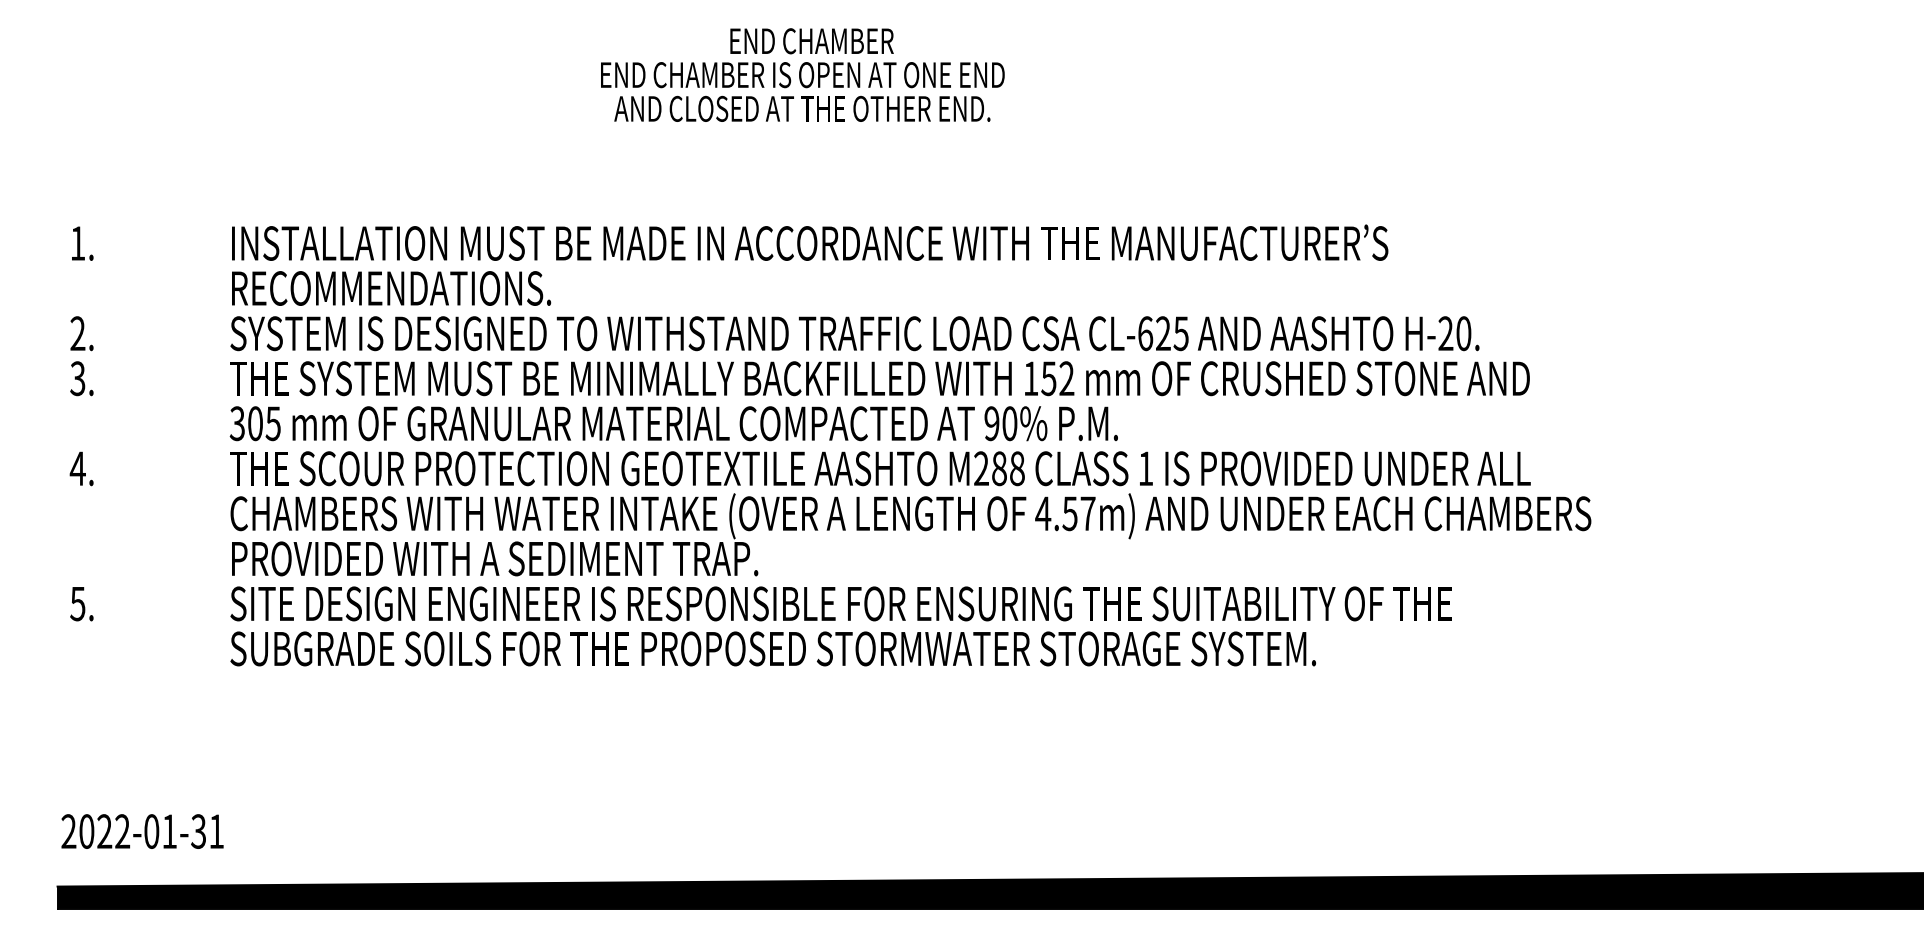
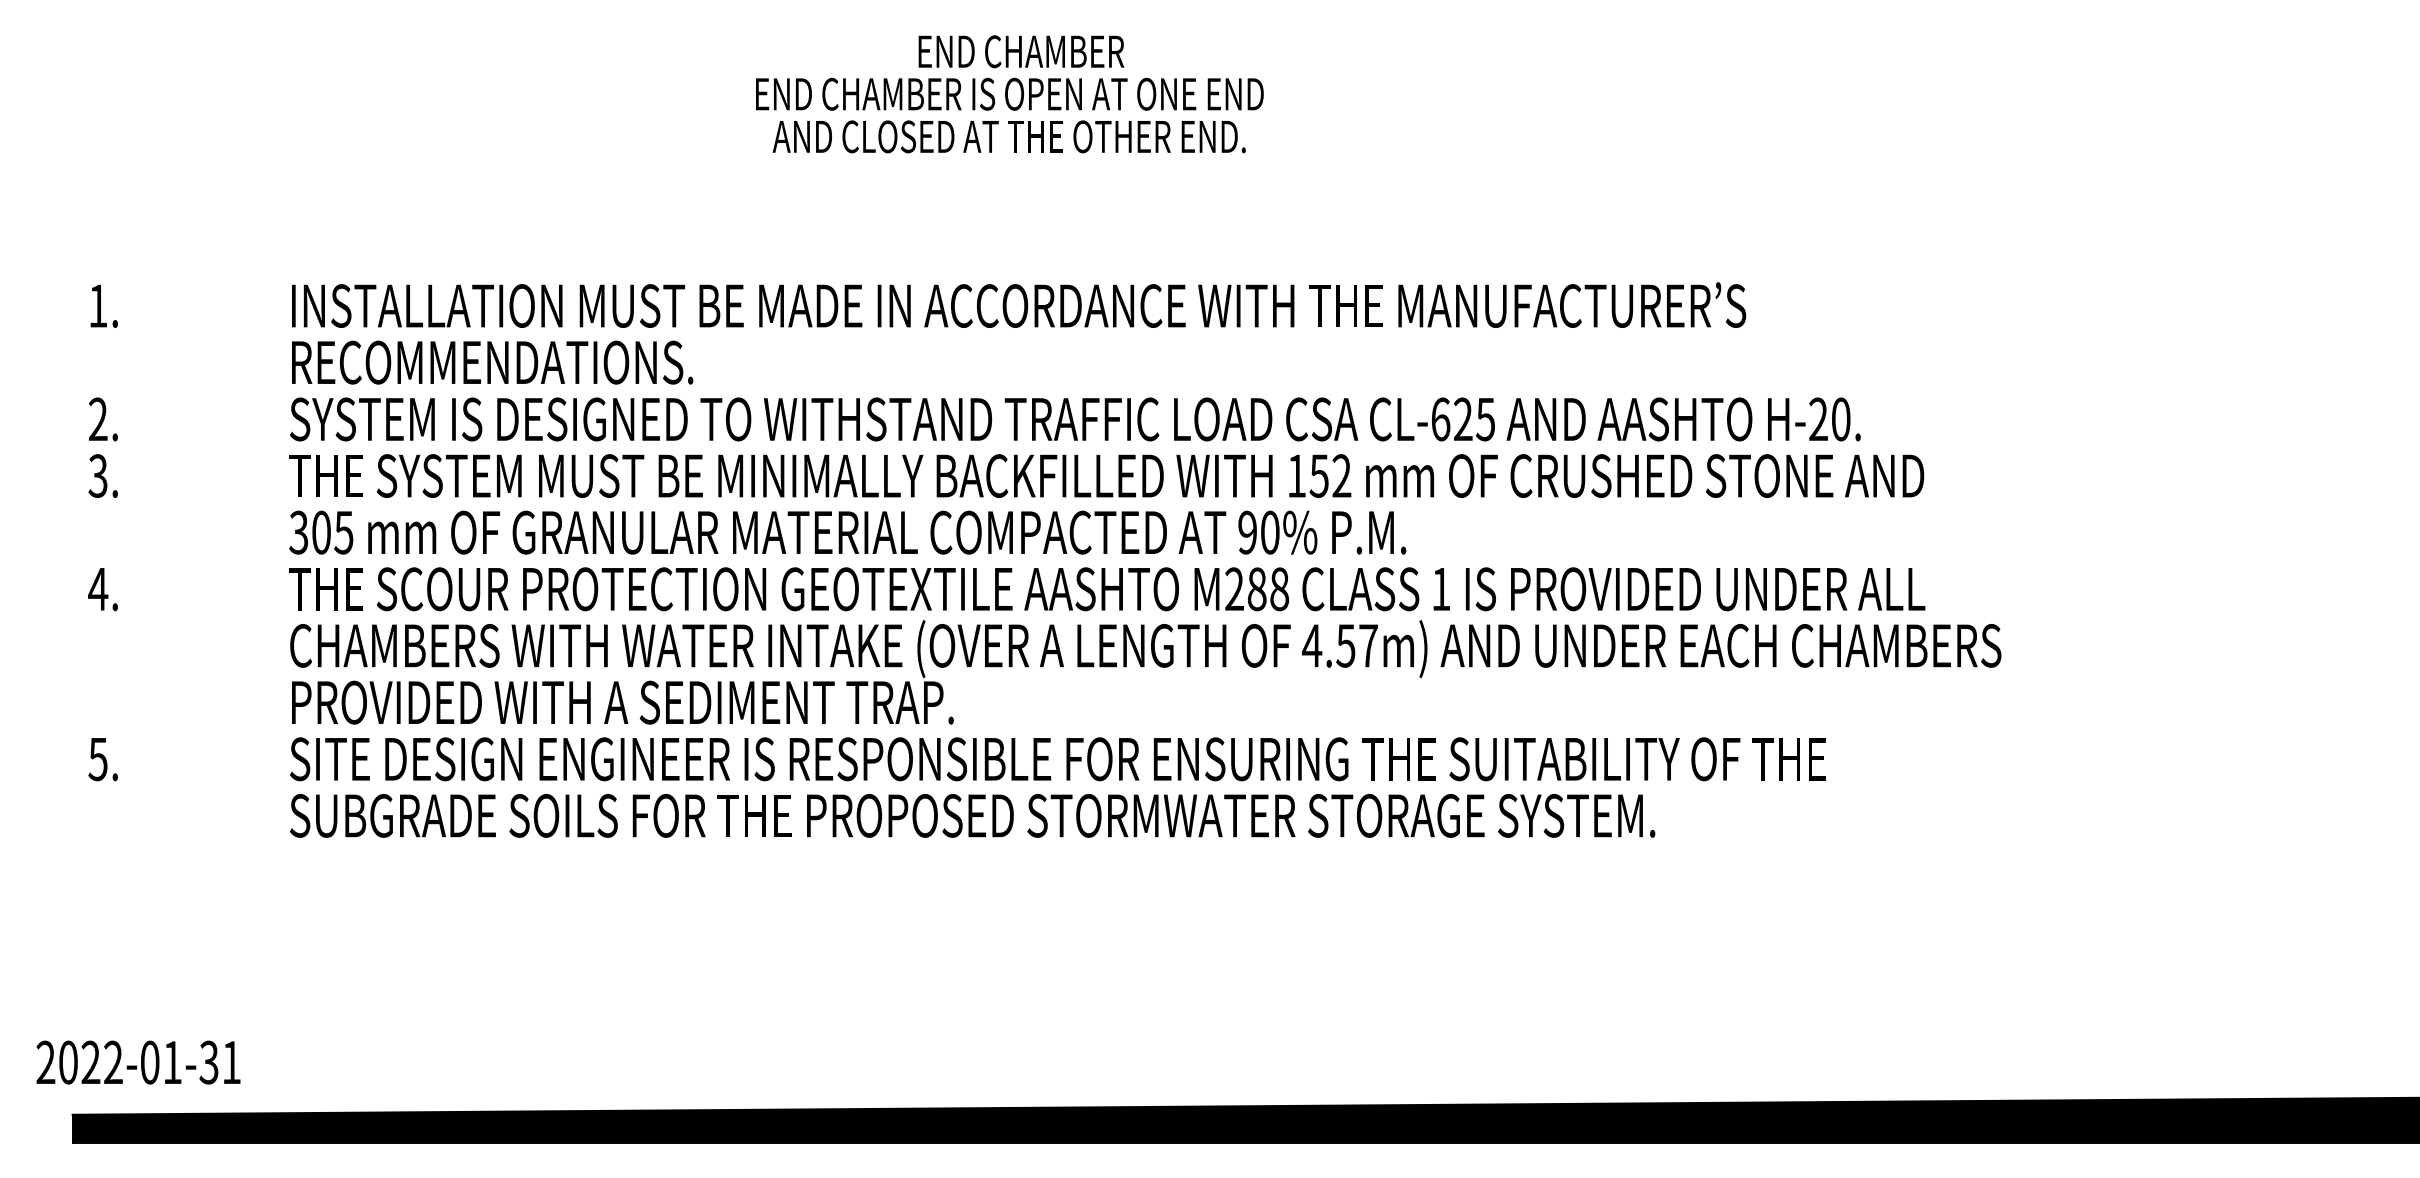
text: (142, 831) -> (138, 1062), moved

